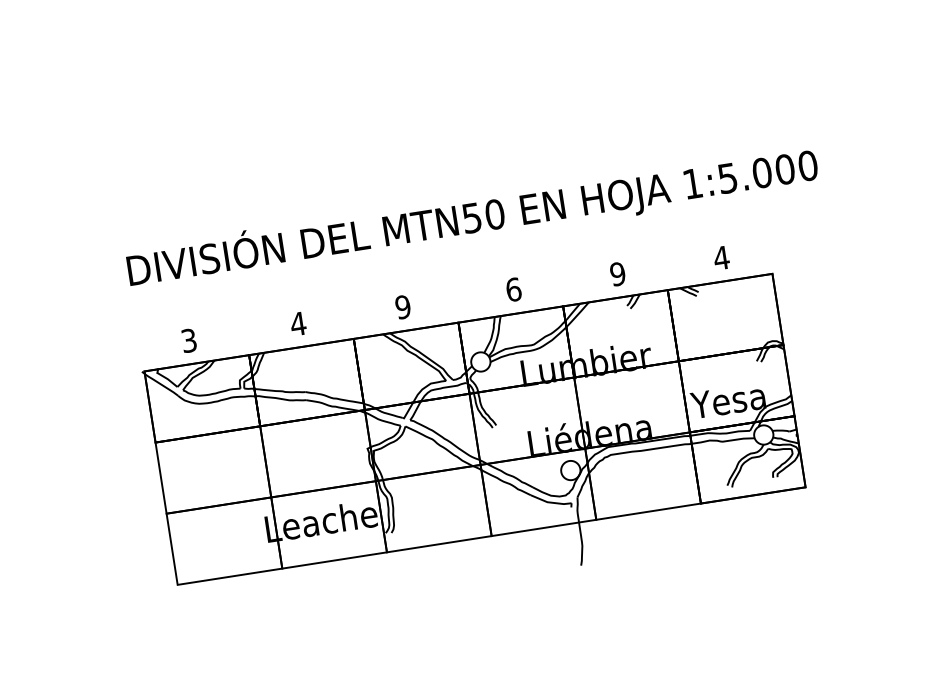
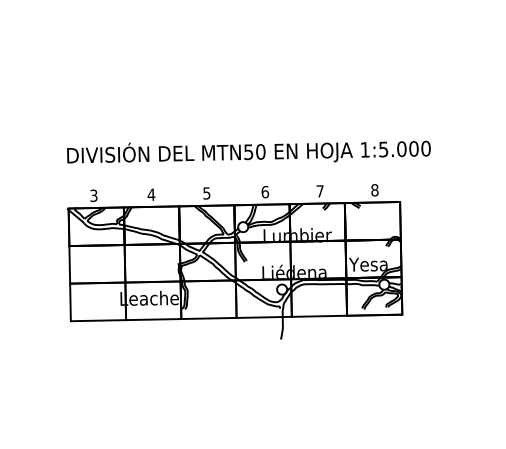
text: (720, 258) -> (374, 190), 4 -> 8
text: (616, 274) -> (319, 191), 9 -> 7
text: (402, 307) -> (206, 193), 9 -> 5

